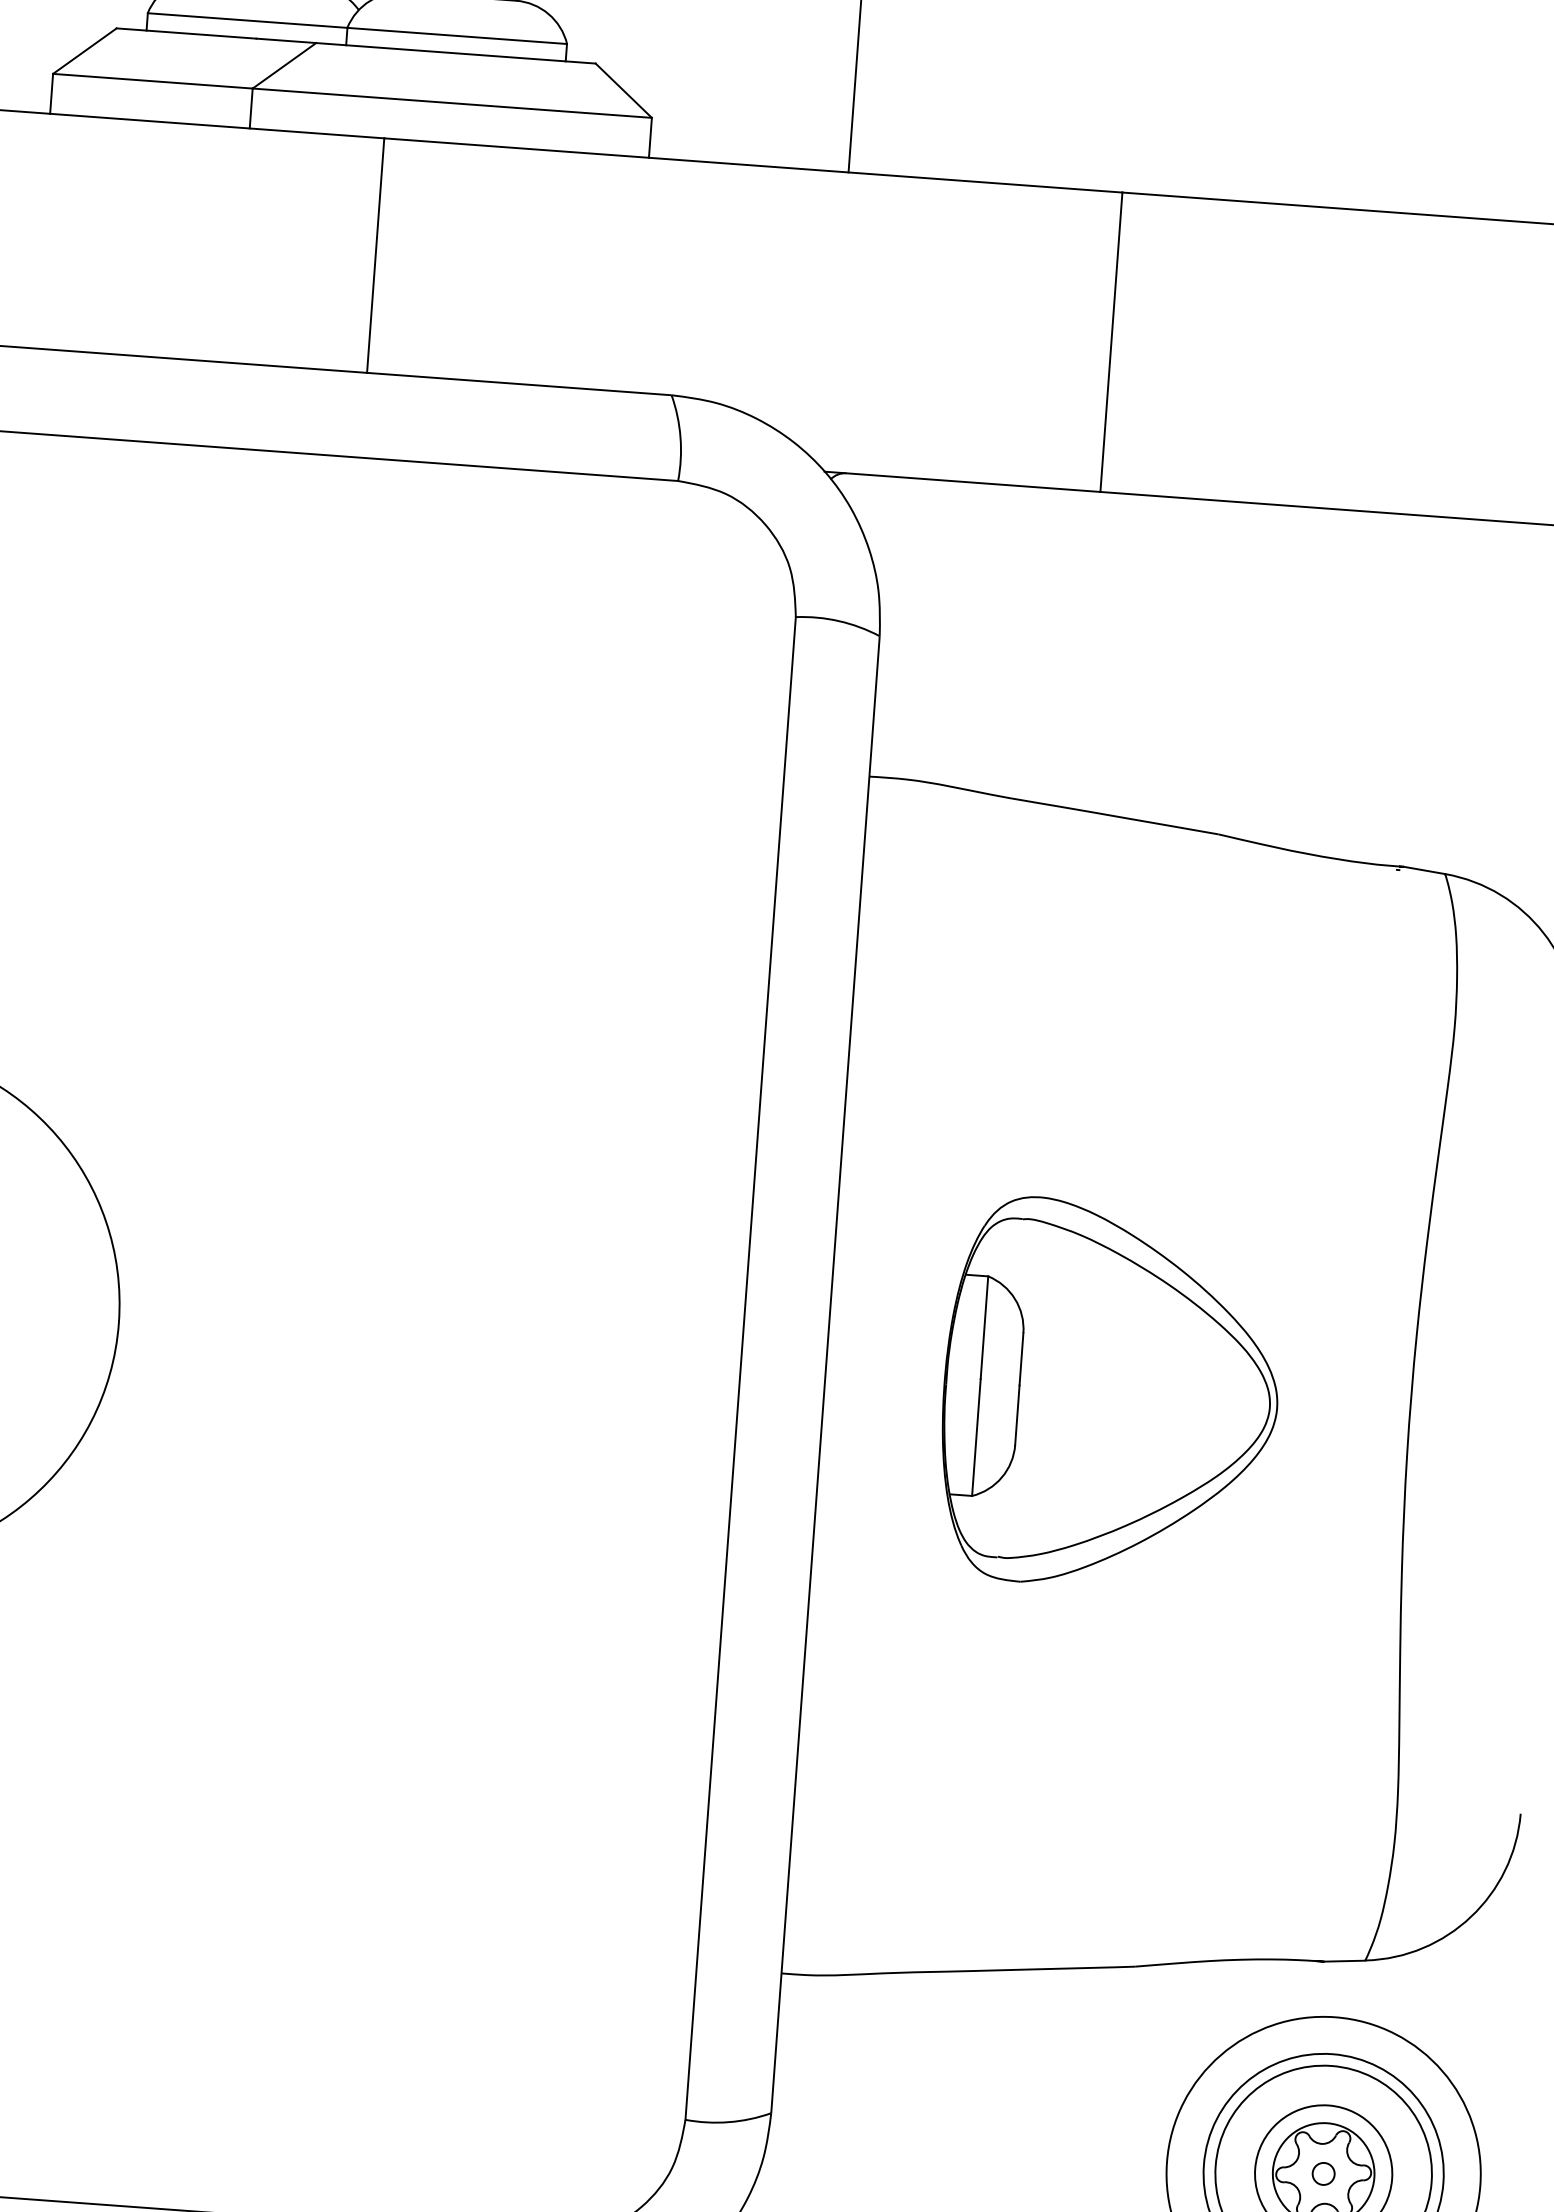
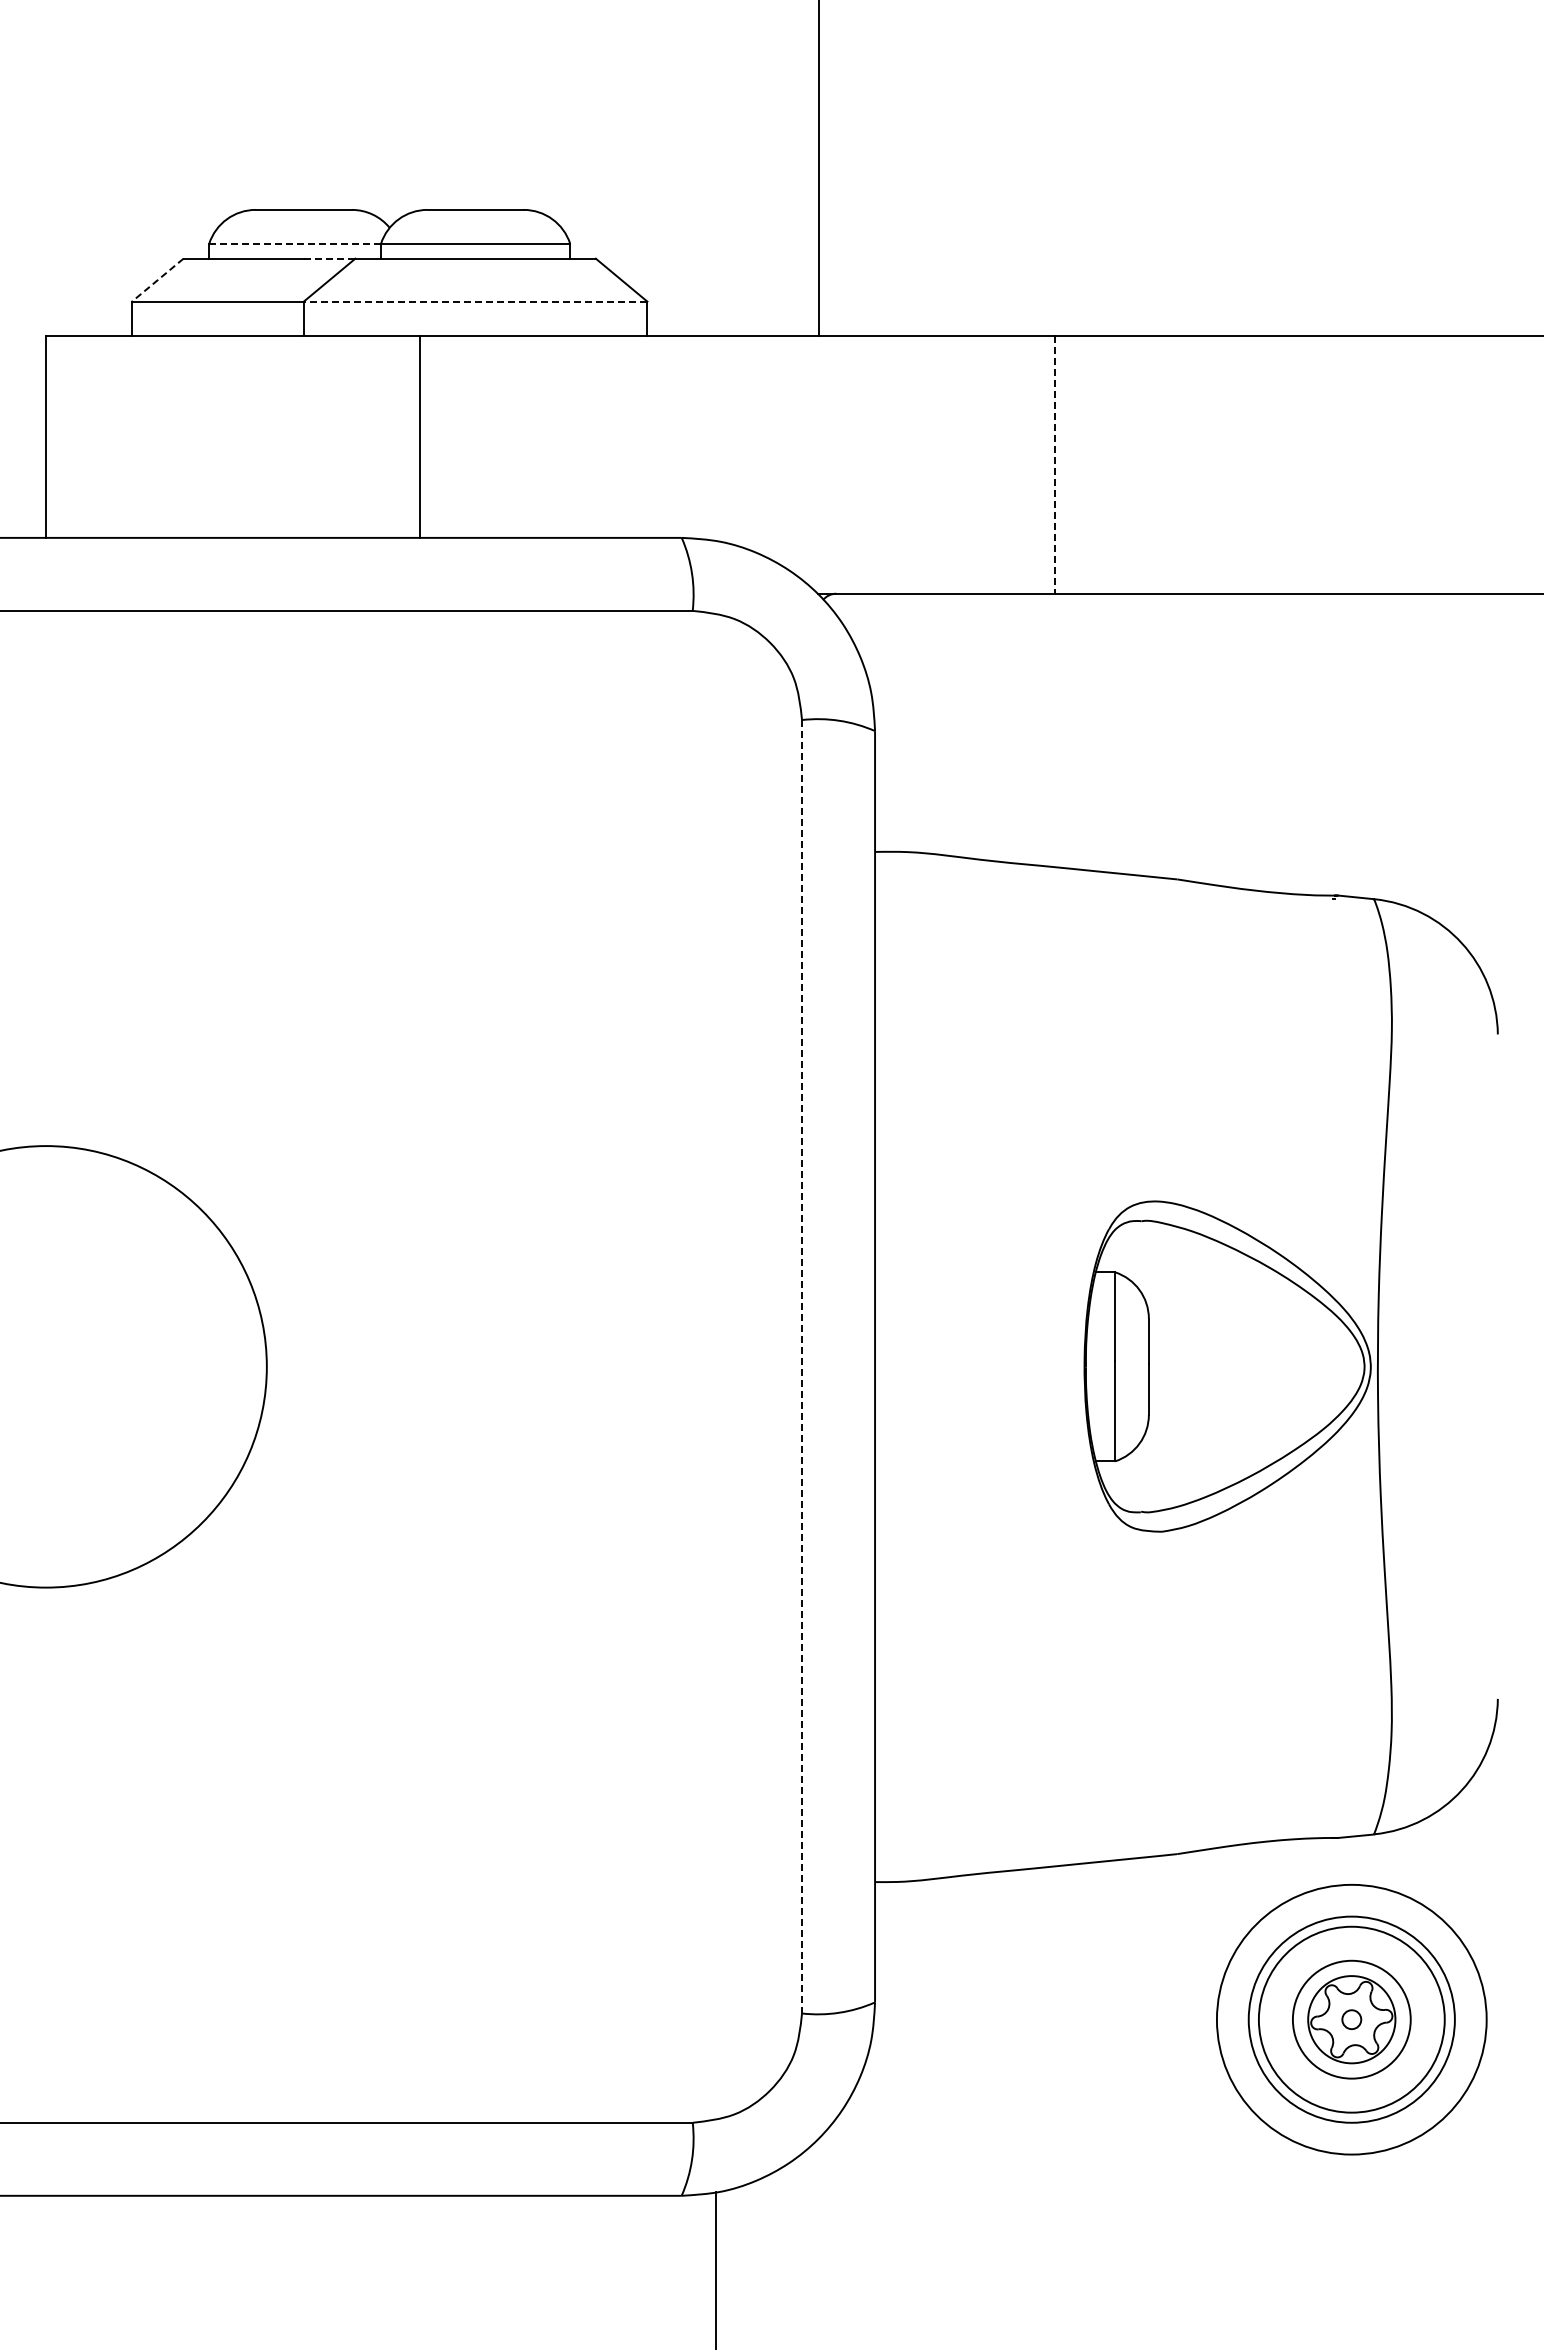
line: (248, 20) -> (295, 243), solid -> dashed
line: (286, 40) -> (329, 258), solid -> dashed
line: (84, 51) -> (157, 280), solid -> dashed
line: (452, 103) -> (475, 301), solid -> dashed
line: (1110, 341) -> (1054, 464), solid -> dashed
line: (741, 1368) -> (802, 1366), solid -> dashed
part: (1110, 1395) -> (1227, 1366), moved

